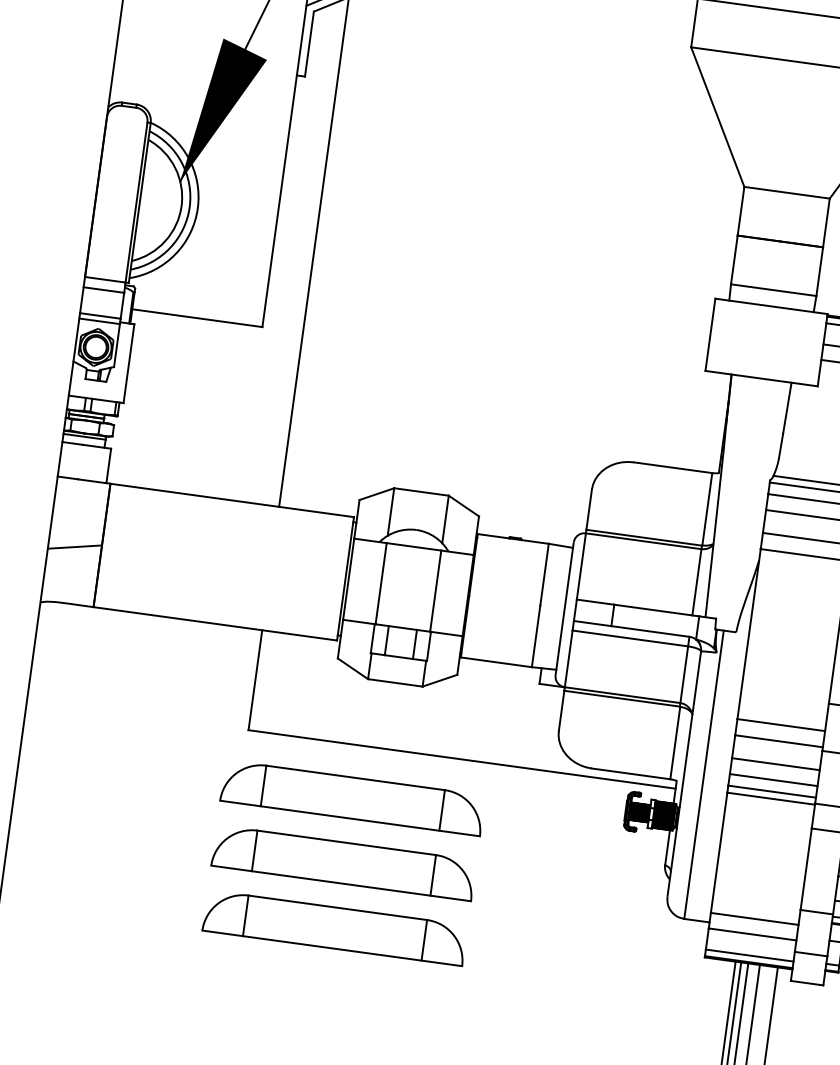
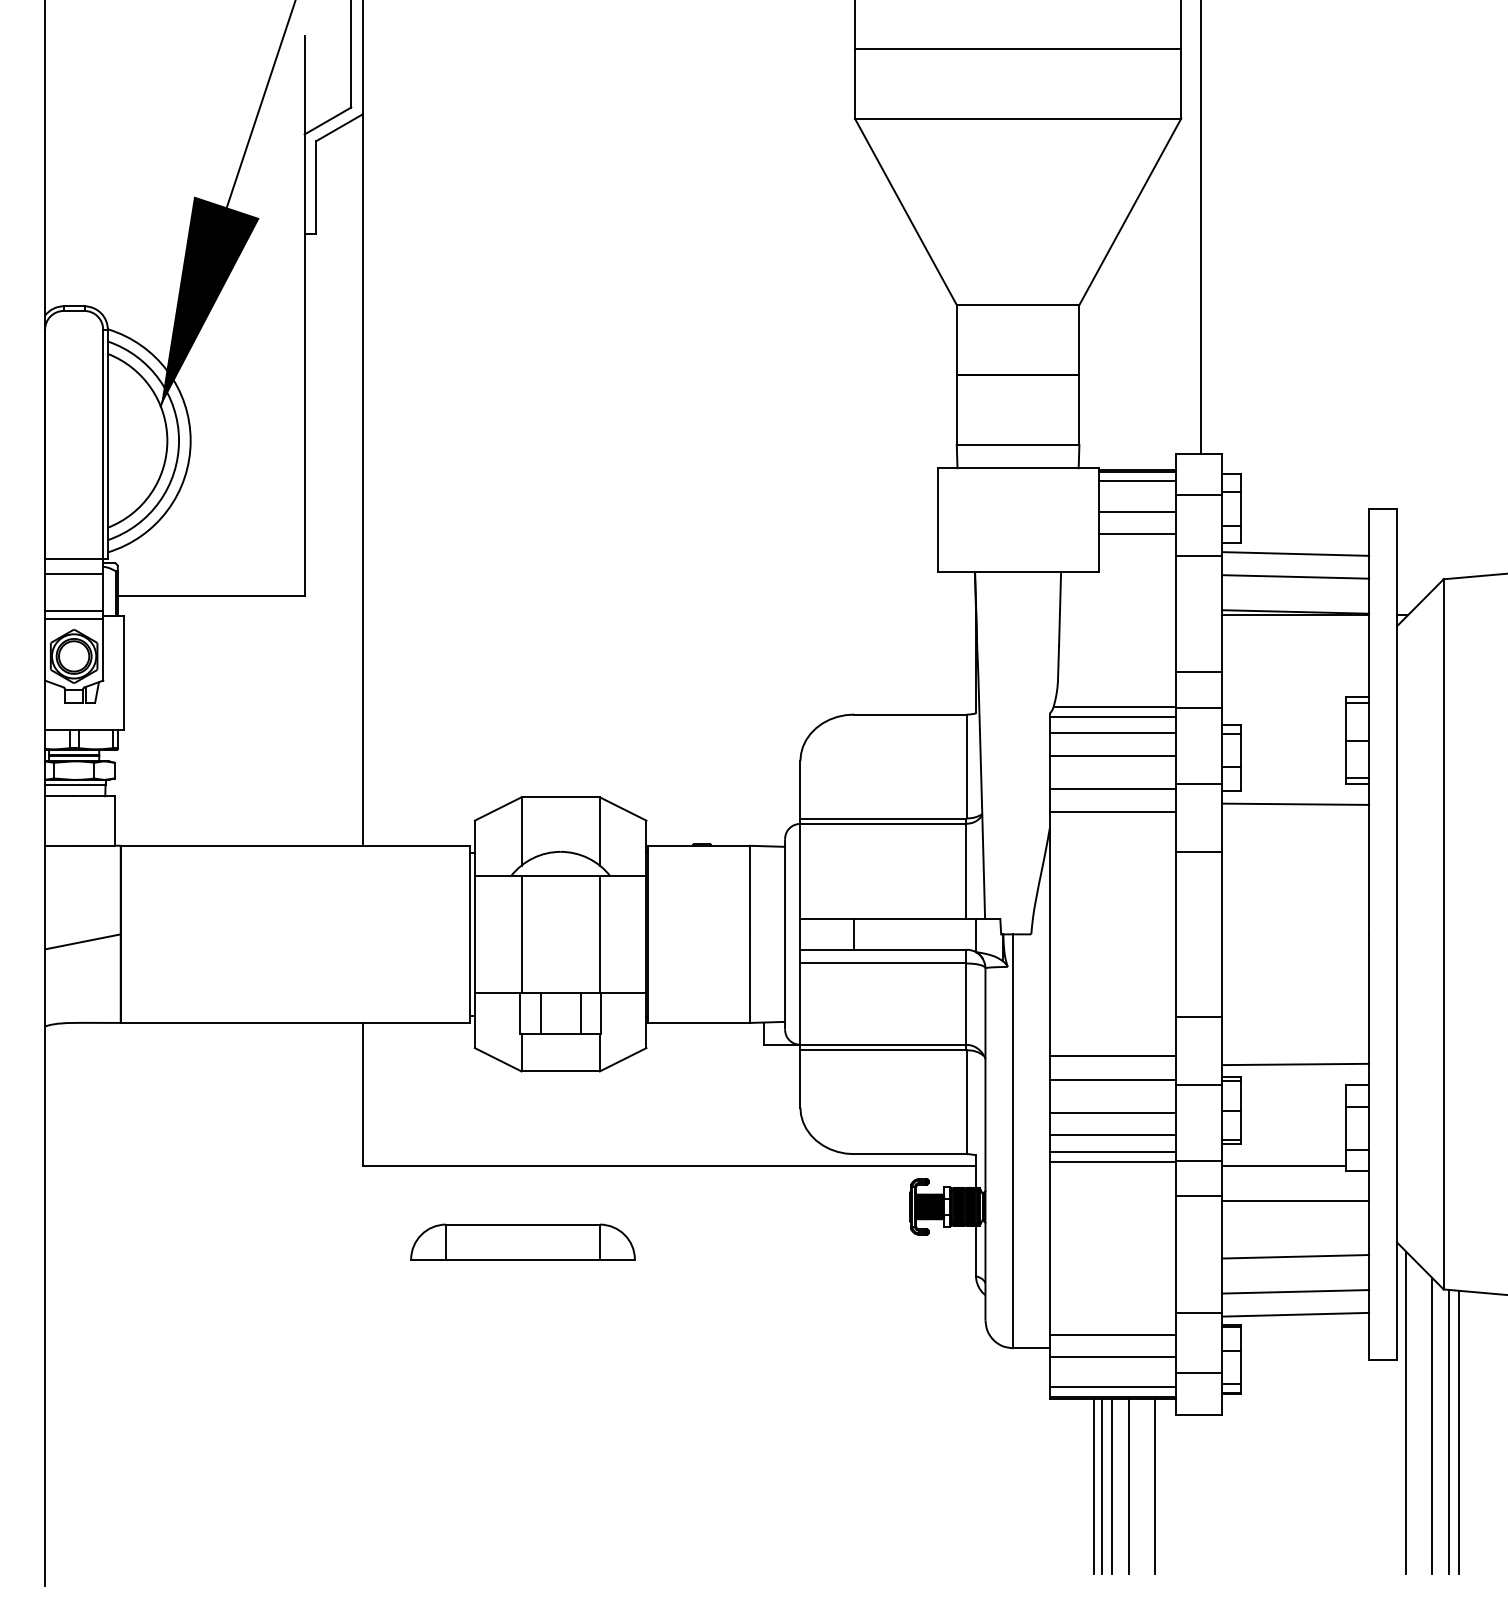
part: (352, 797) -> (522, 1241), size x0.6
part: (343, 863) -> (522, 1335), removed
part: (334, 927) -> (522, 1428), removed

